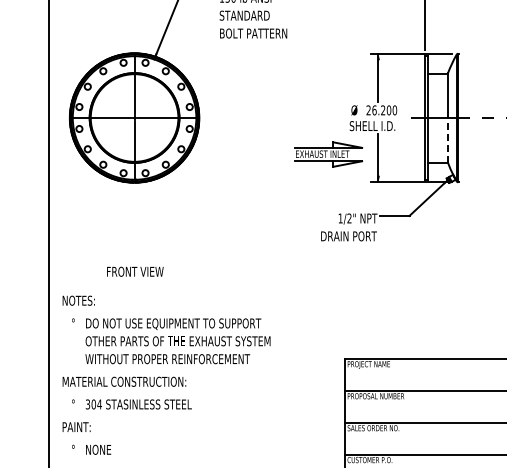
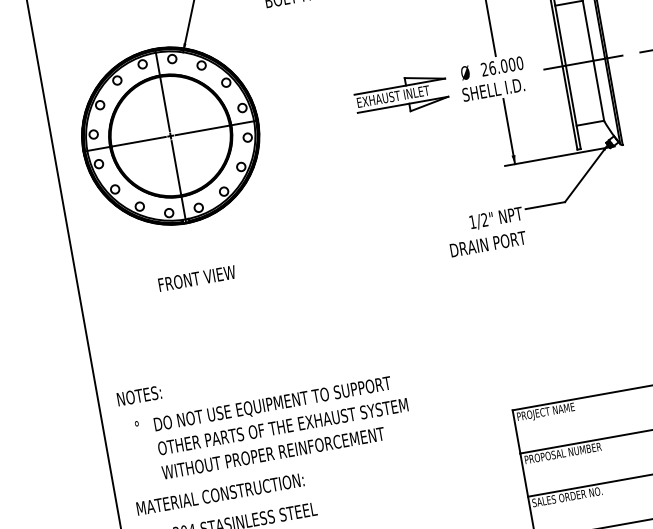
text: (383, 110) -> (504, 66), 26.200 -> 26.000
line: (448, 139) -> (599, 89), dashed -> solid
part: (328, 154) -> (401, 95), moved
text: (135, 271) -> (197, 278), moved

